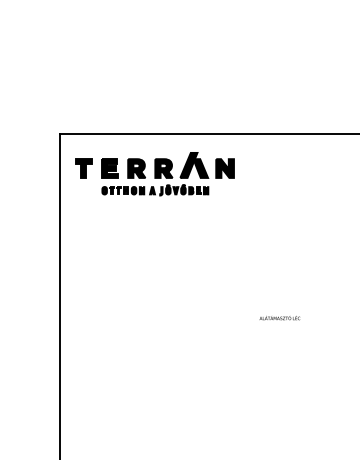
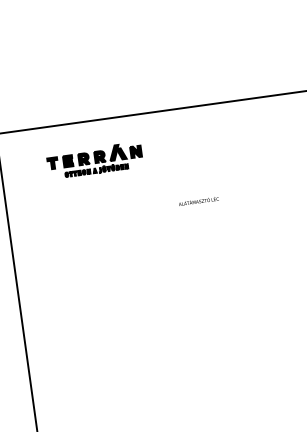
part: (154, 174) -> (94, 161), size x0.6
text: (279, 318) -> (198, 201), moved

